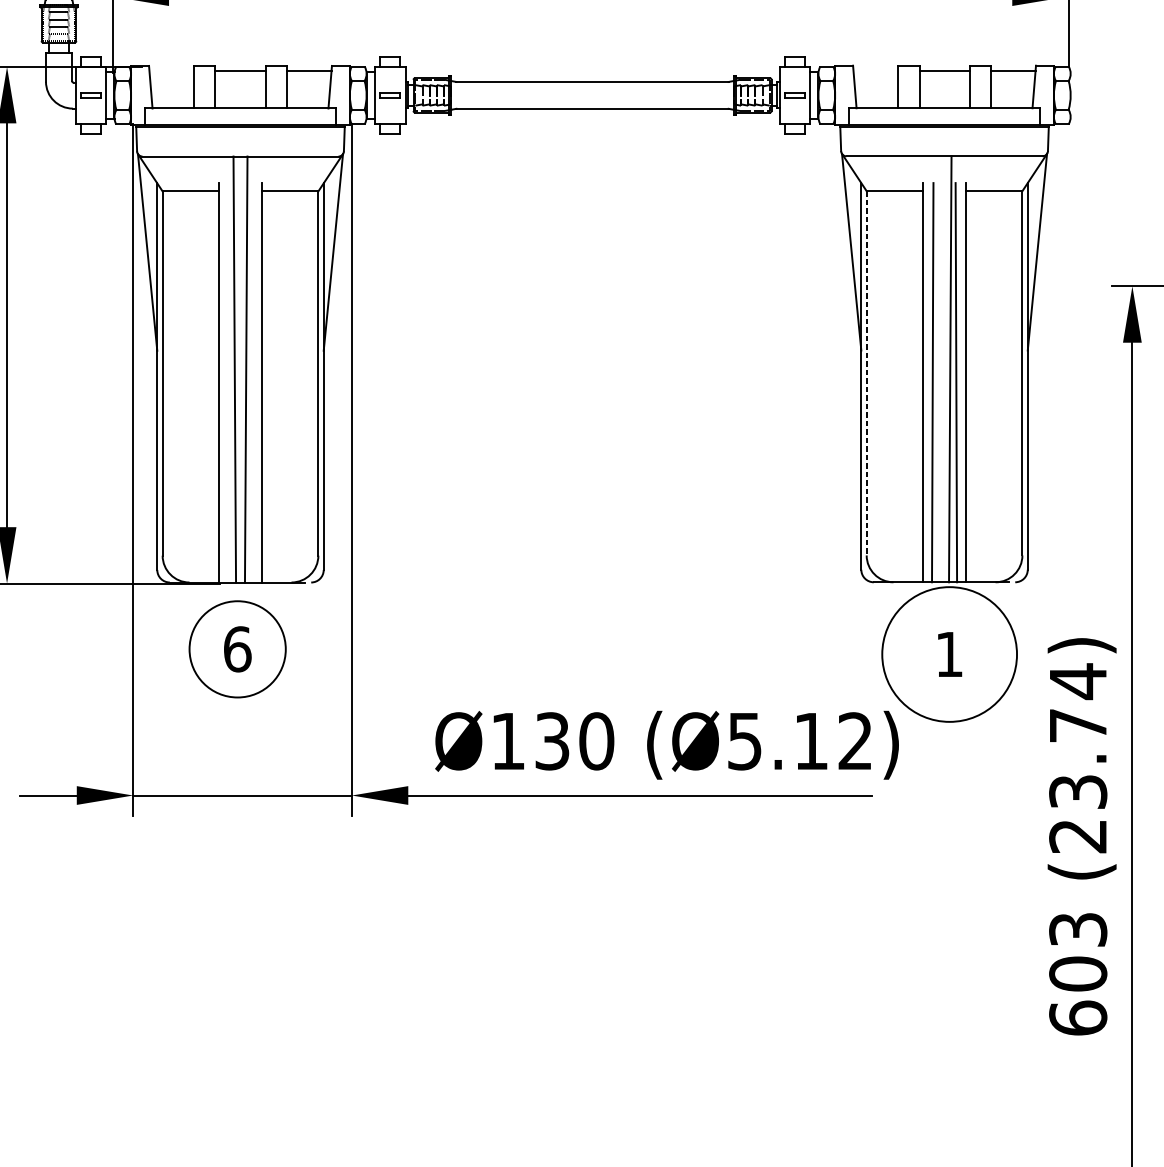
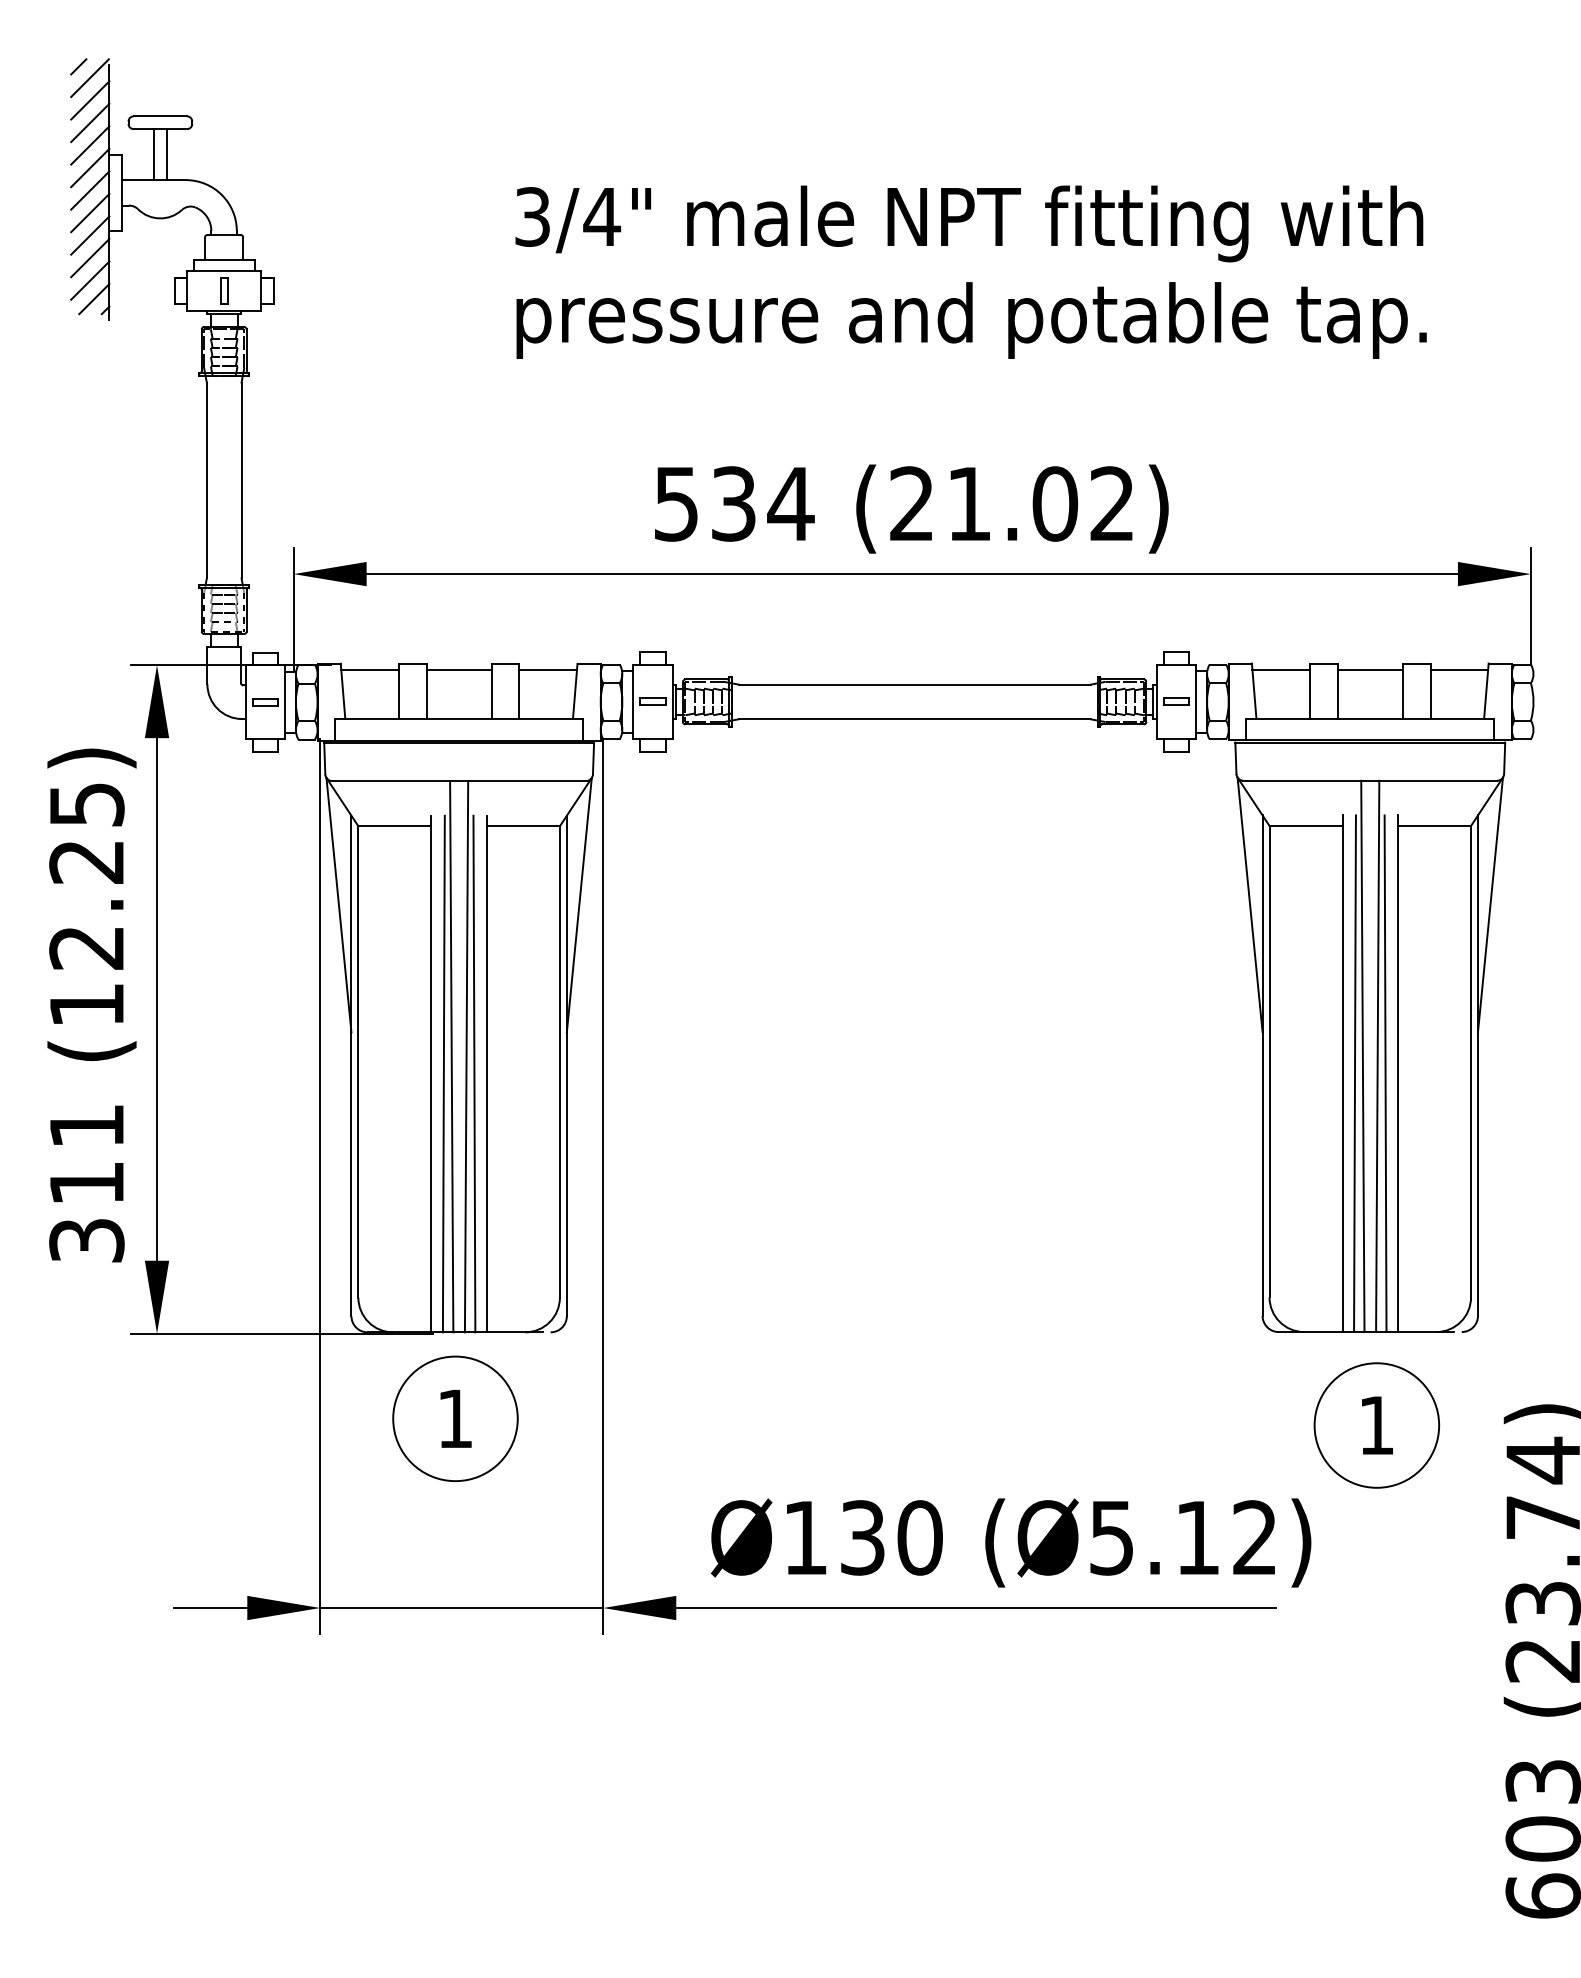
line: (875, 70) -> (1281, 669), added
line: (171, 71) -> (369, 670), added
line: (938, 369) -> (1362, 1056), added
line: (866, 373) -> (1269, 1061), dashed -> solid
line: (228, 382) -> (443, 1073), added
line: (252, 382) -> (474, 1073), added
text: (237, 649) -> (455, 1418), 6 -> 1
circle: (949, 654) -> (1376, 1425), size x0.71

